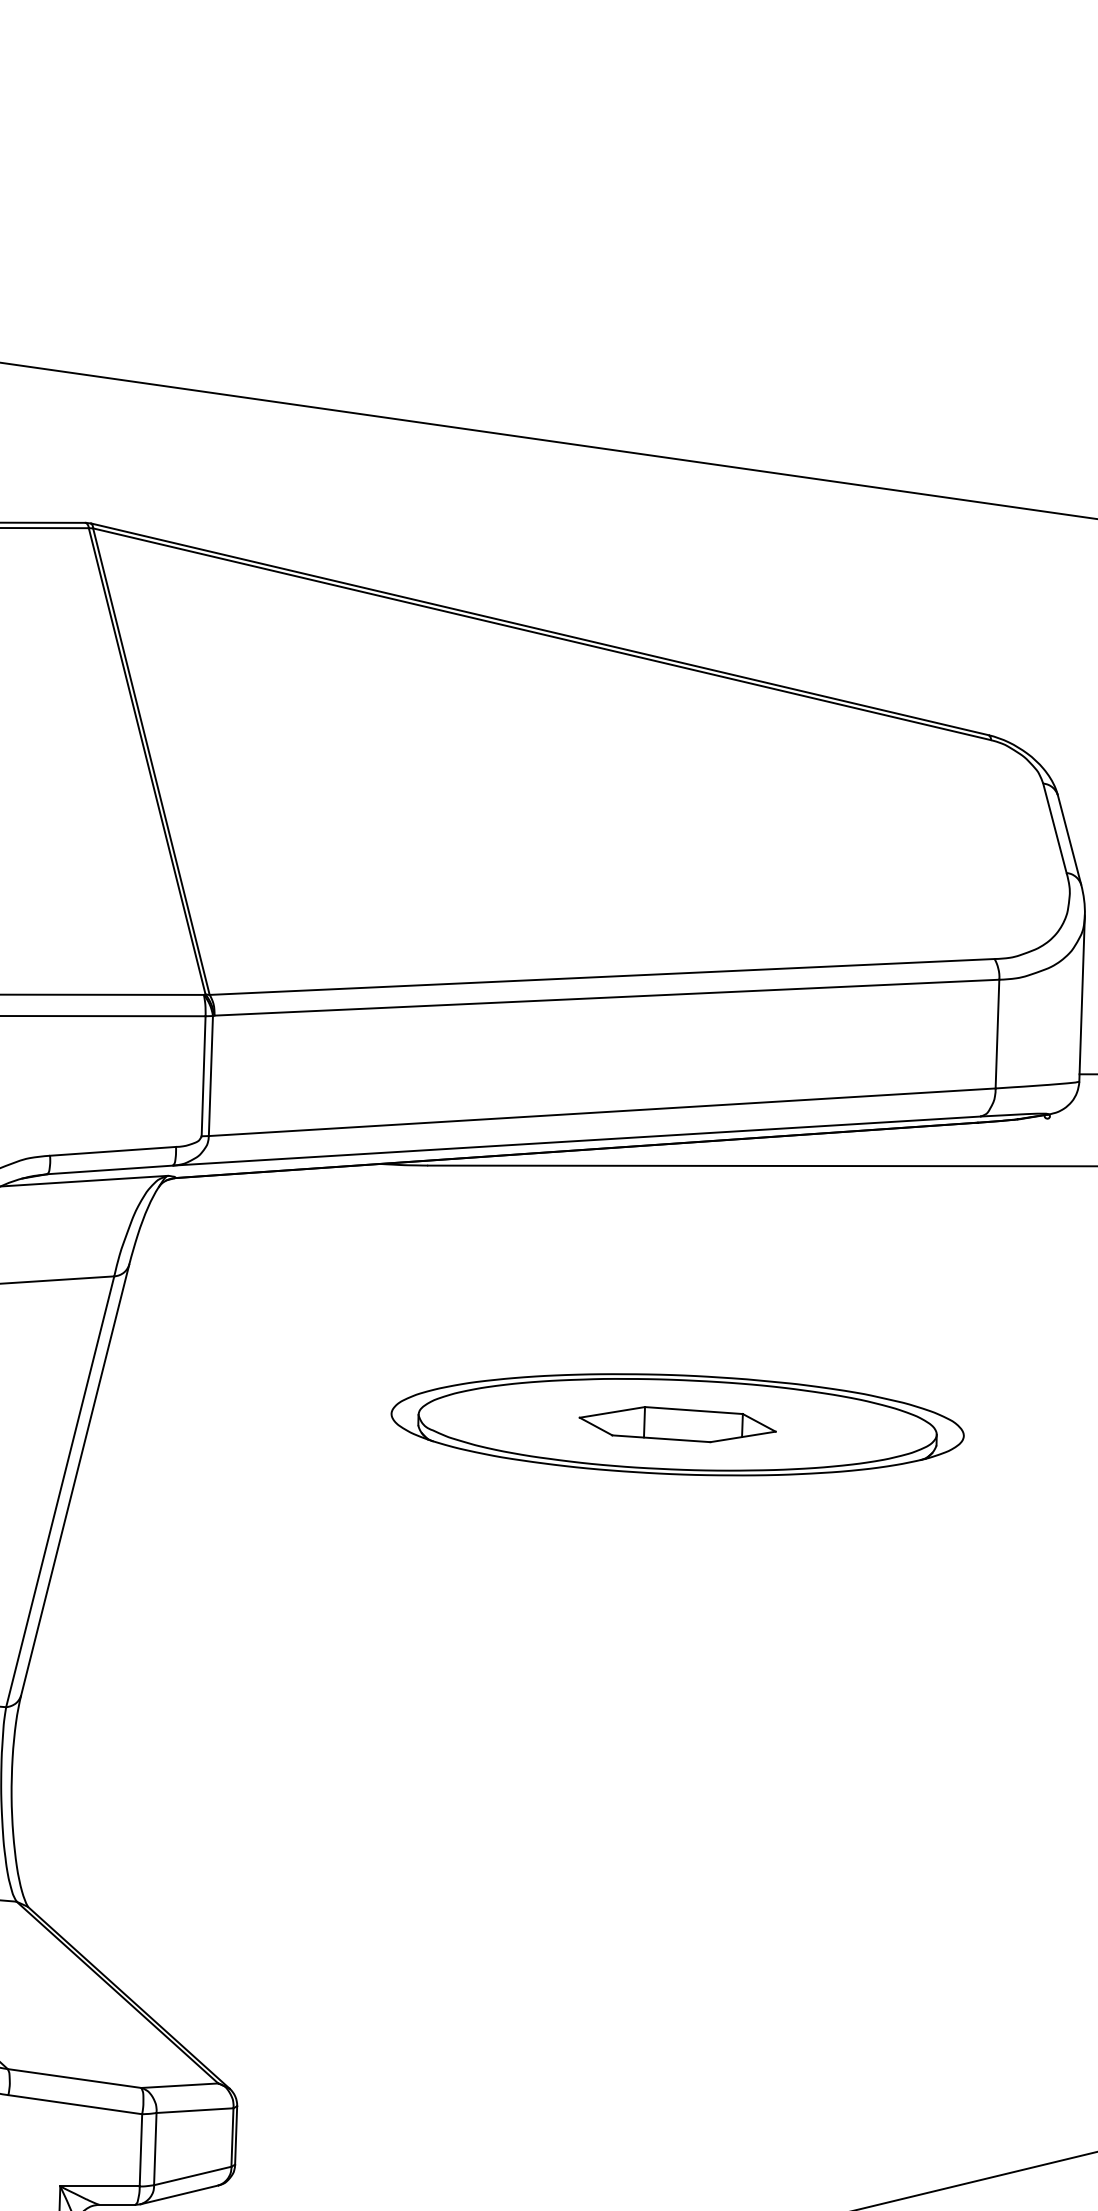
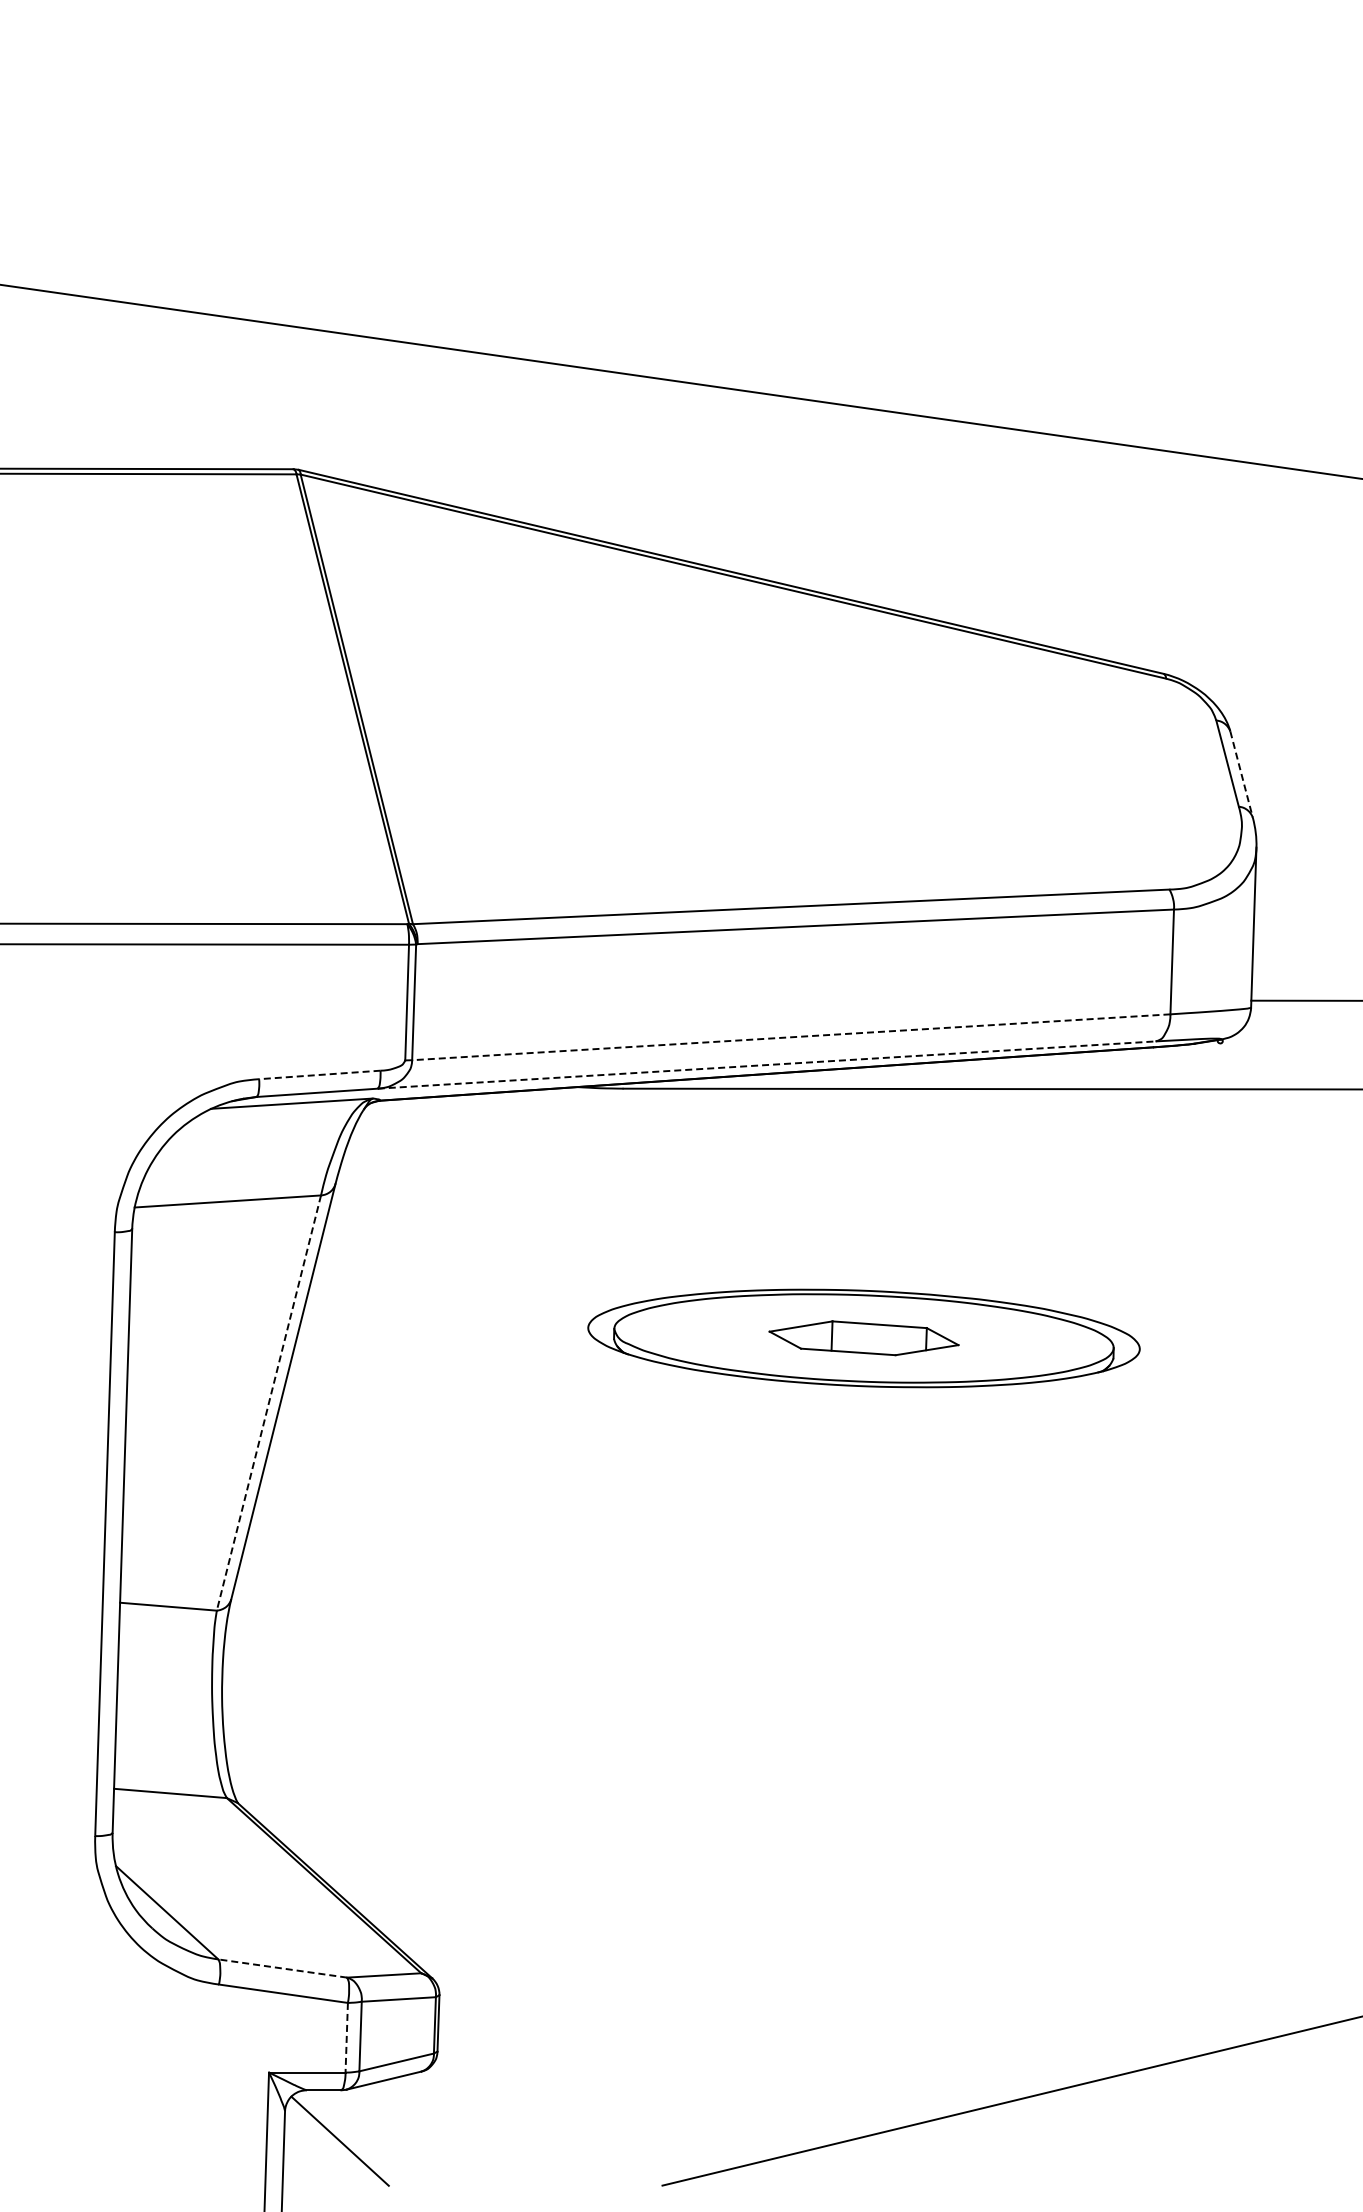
line: (1069, 839) -> (1241, 774), solid -> dashed
line: (602, 1112) -> (791, 1037), solid -> dashed
line: (576, 1141) -> (766, 1065), solid -> dashed
line: (112, 1150) -> (319, 1074), solid -> dashed
line: (59, 1492) -> (268, 1403), solid -> dashed
line: (74, 2078) -> (282, 1968), solid -> dashed
line: (140, 2150) -> (346, 2037), solid -> dashed

